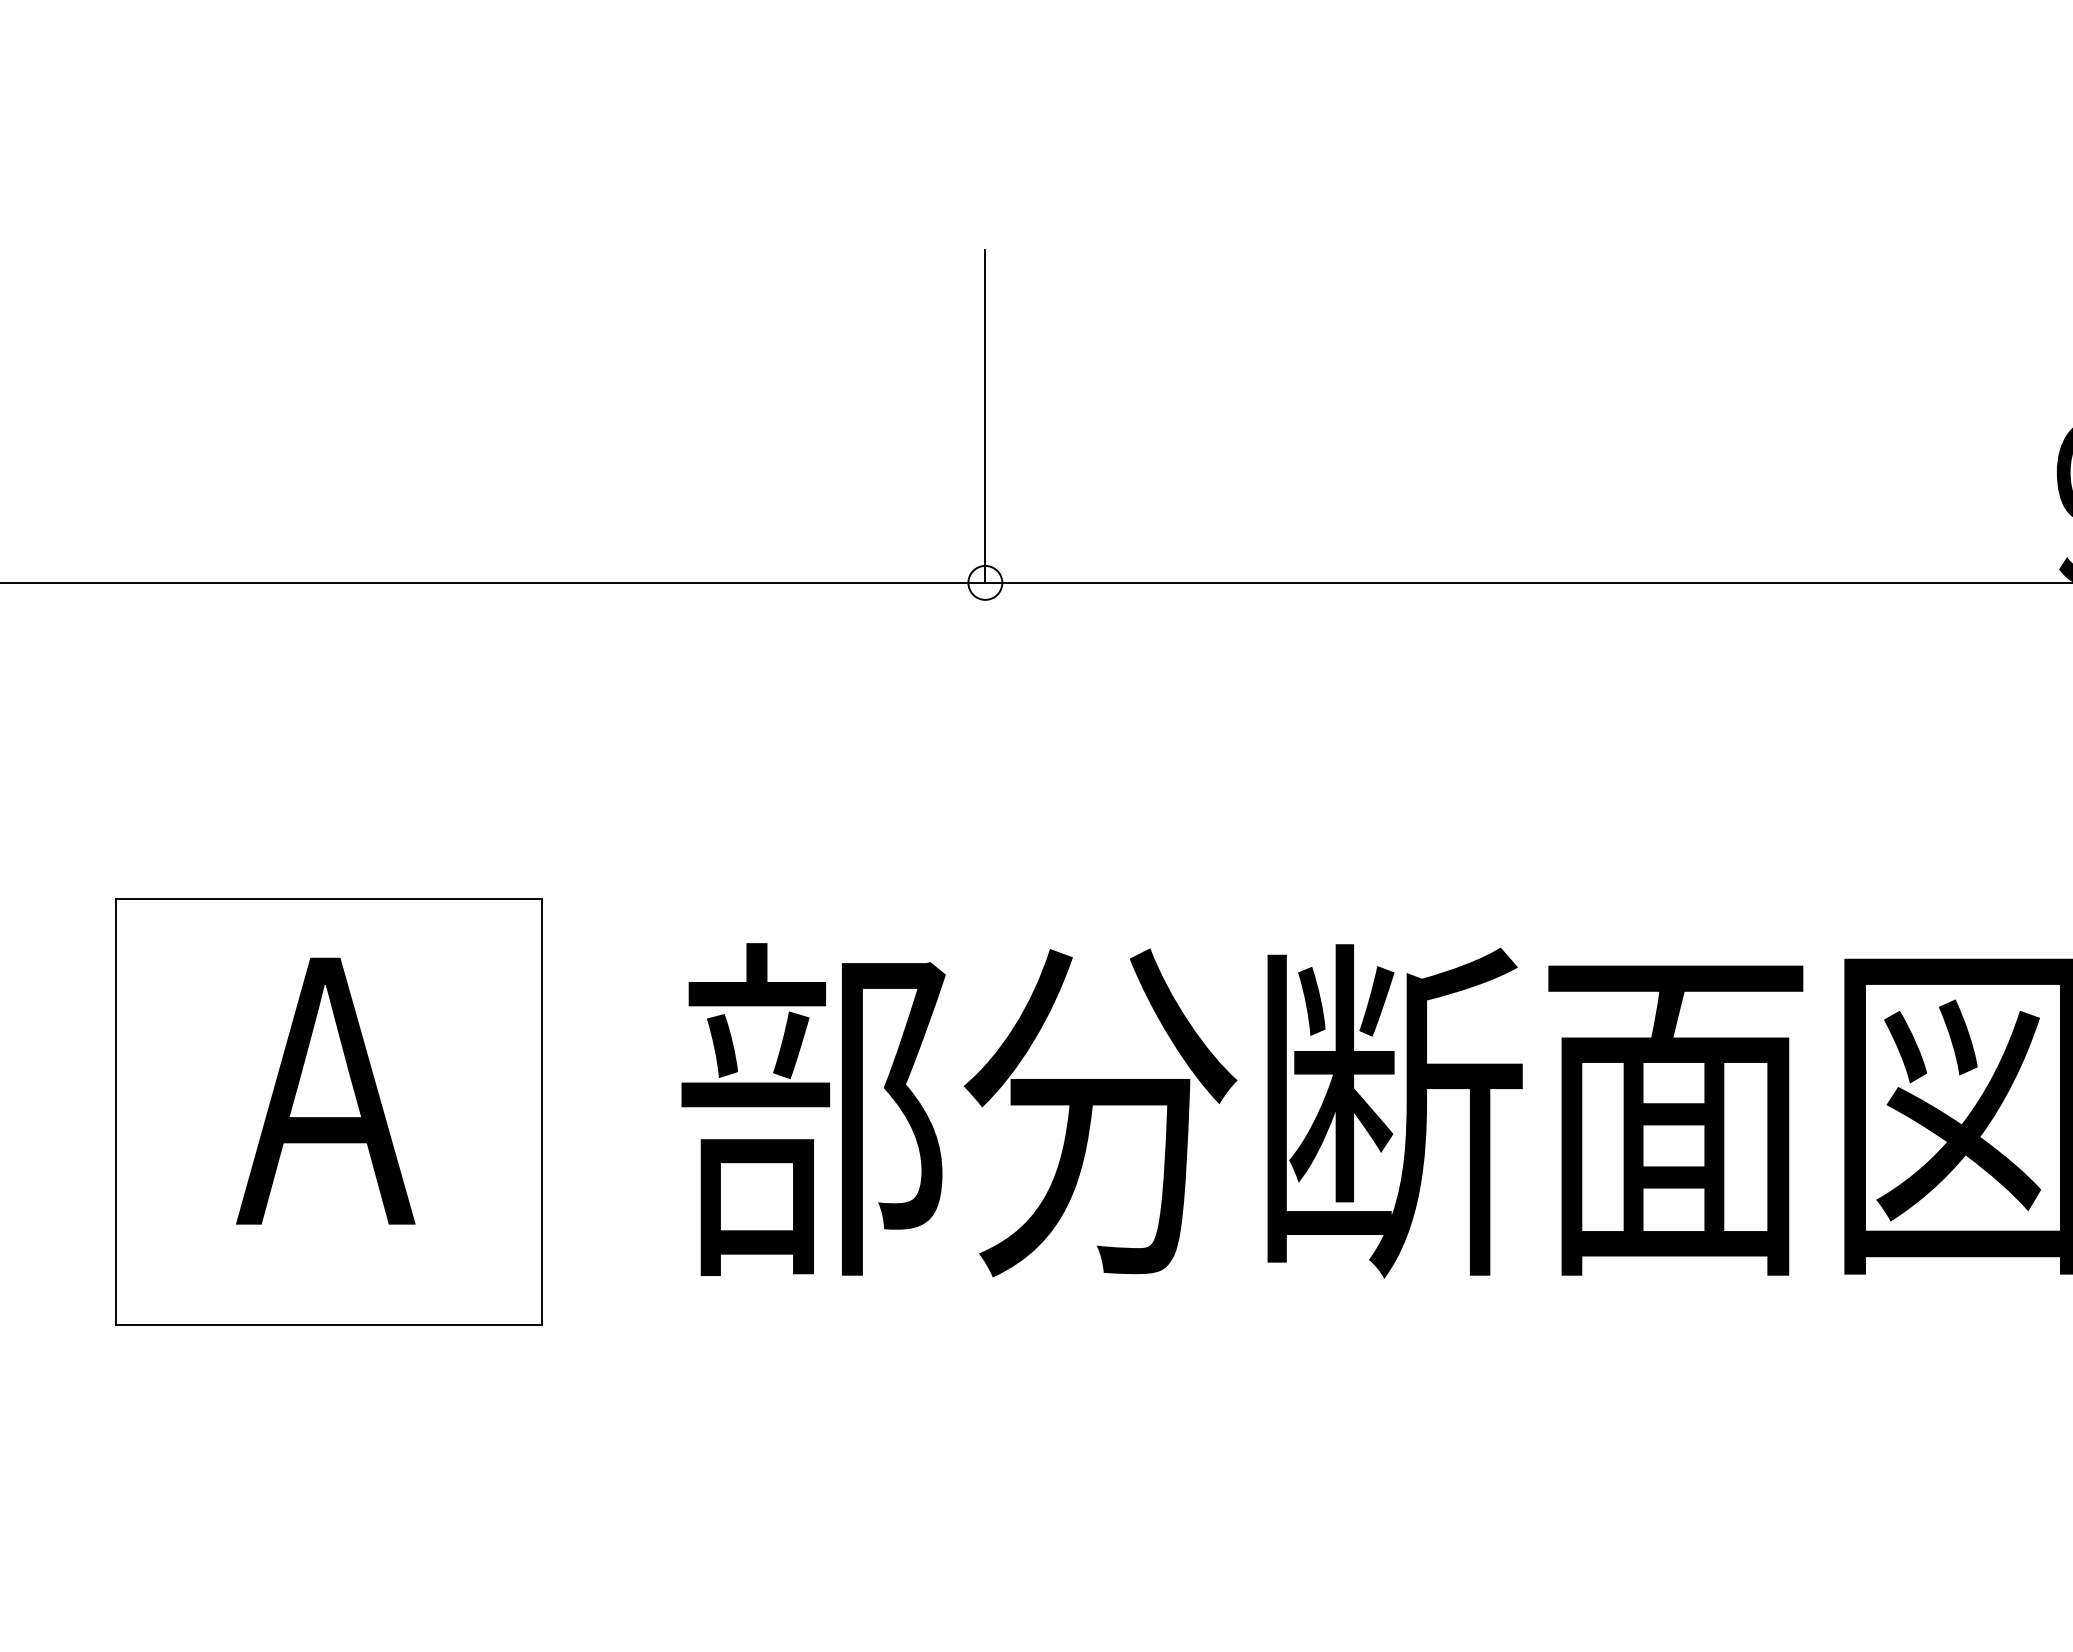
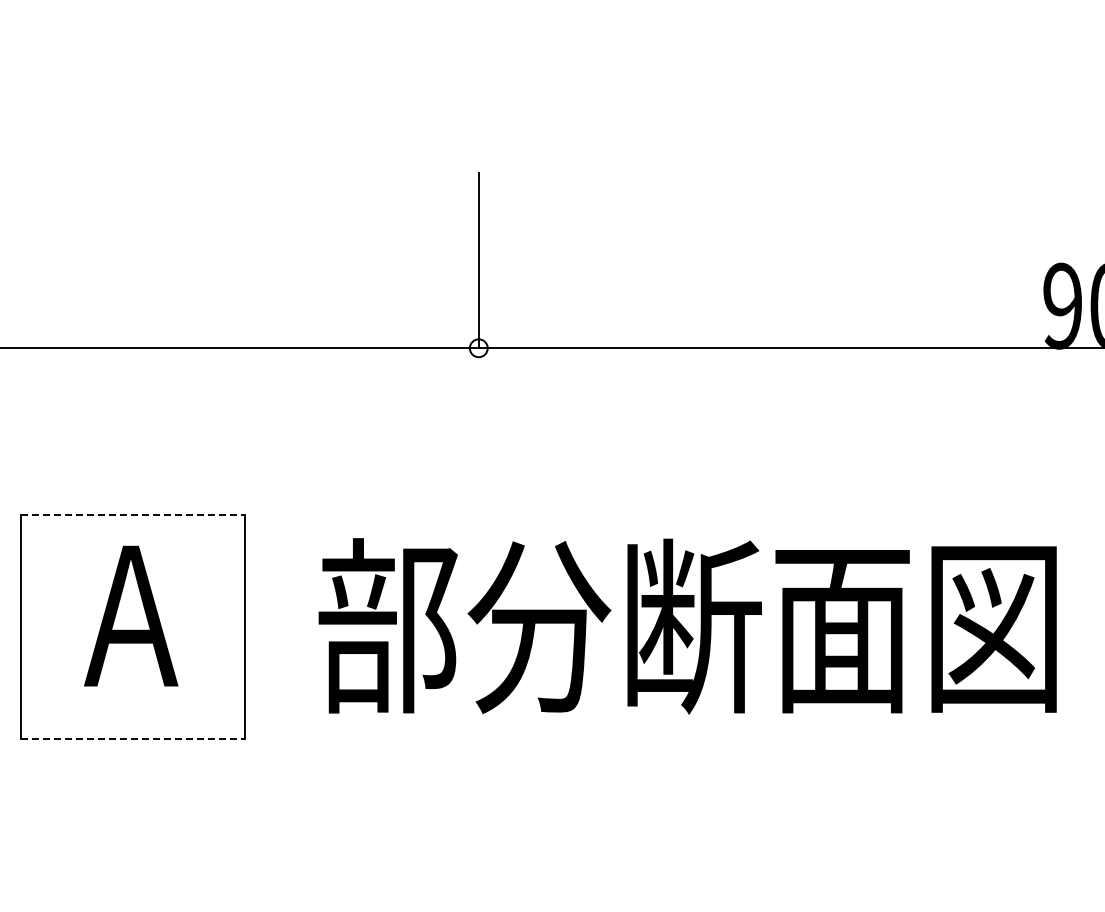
line: (330, 898) -> (133, 514), solid -> dashed
line: (330, 1325) -> (133, 739), solid -> dashed

